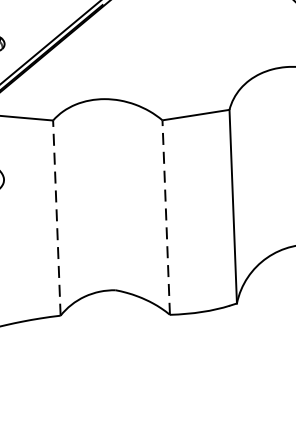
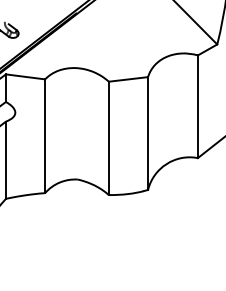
line: (165, 217) -> (108, 138), dashed -> solid
line: (57, 218) -> (45, 136), dashed -> solid

